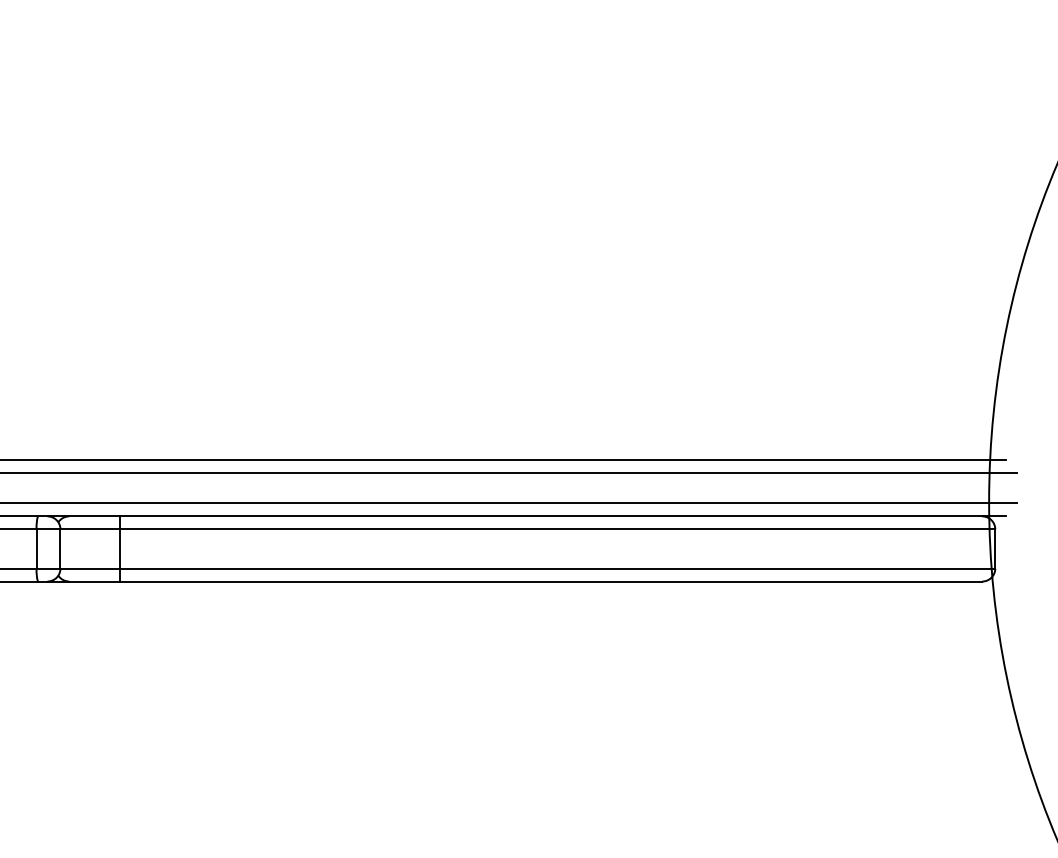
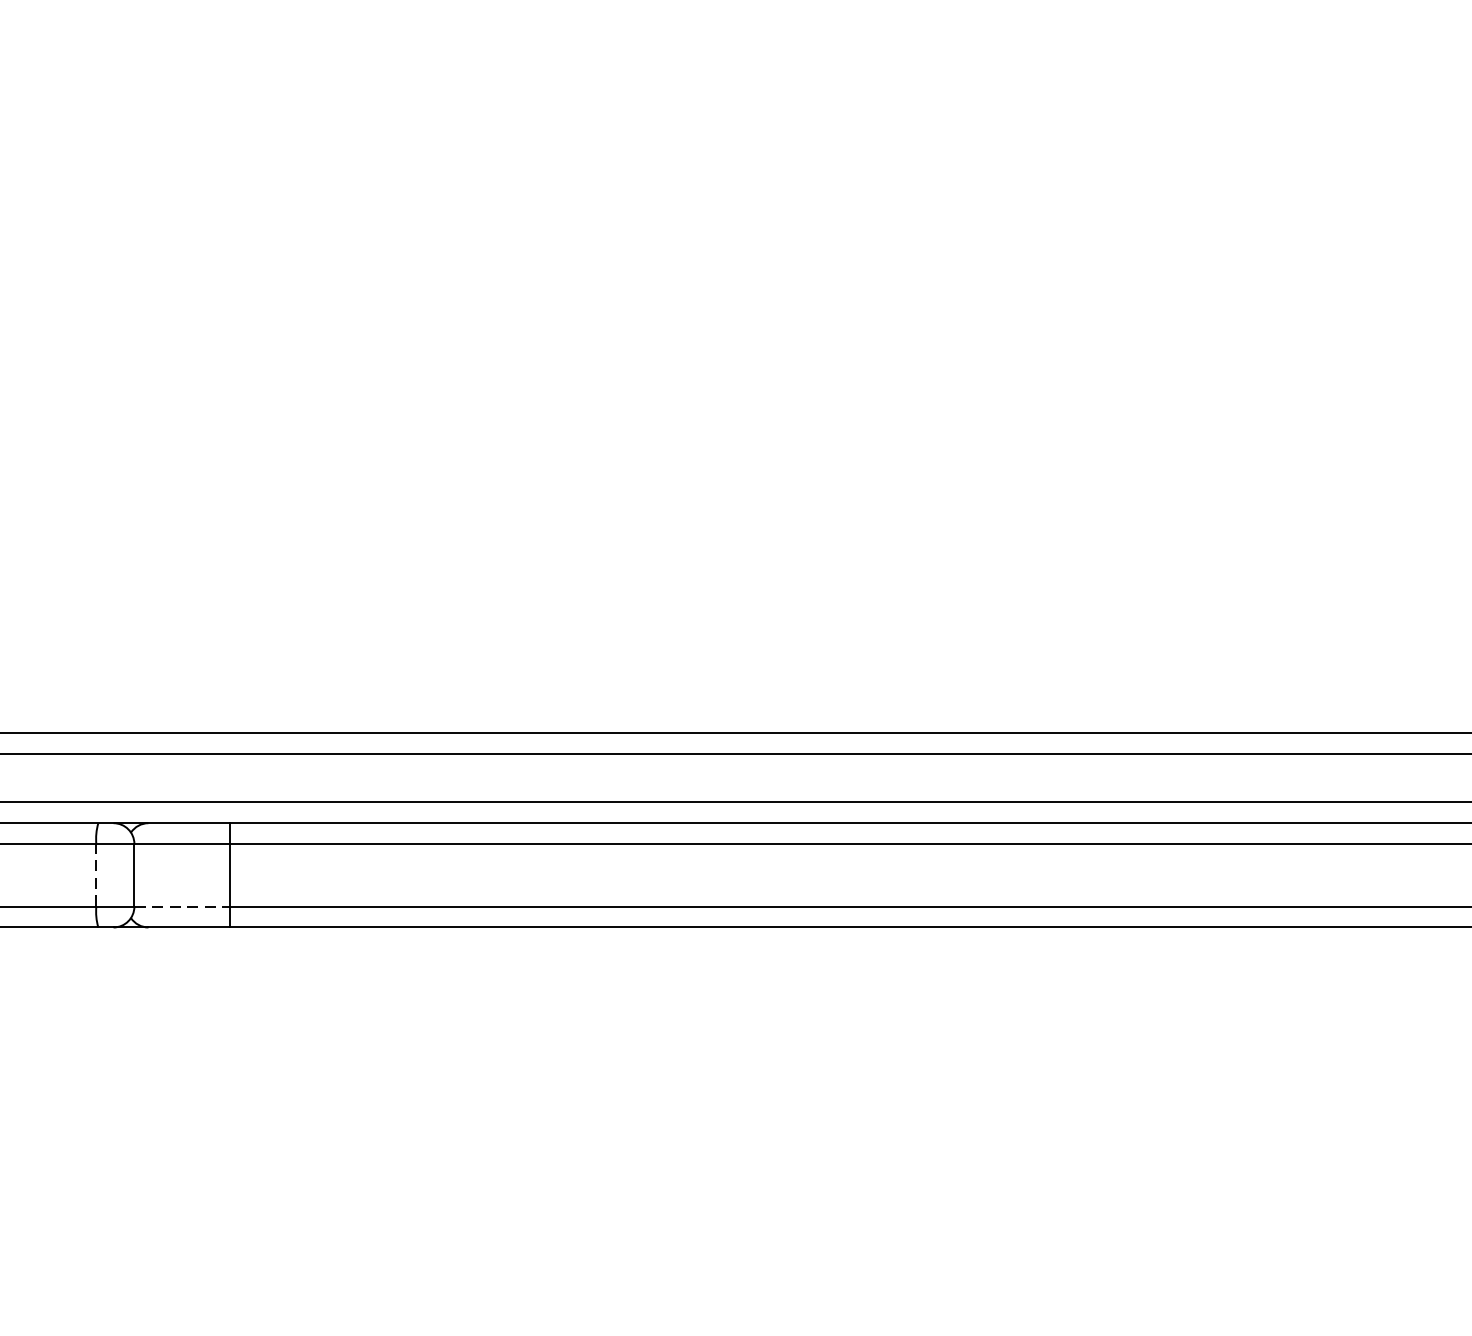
line: (36, 548) -> (96, 874), solid -> dashed
line: (90, 568) -> (182, 906), solid -> dashed

